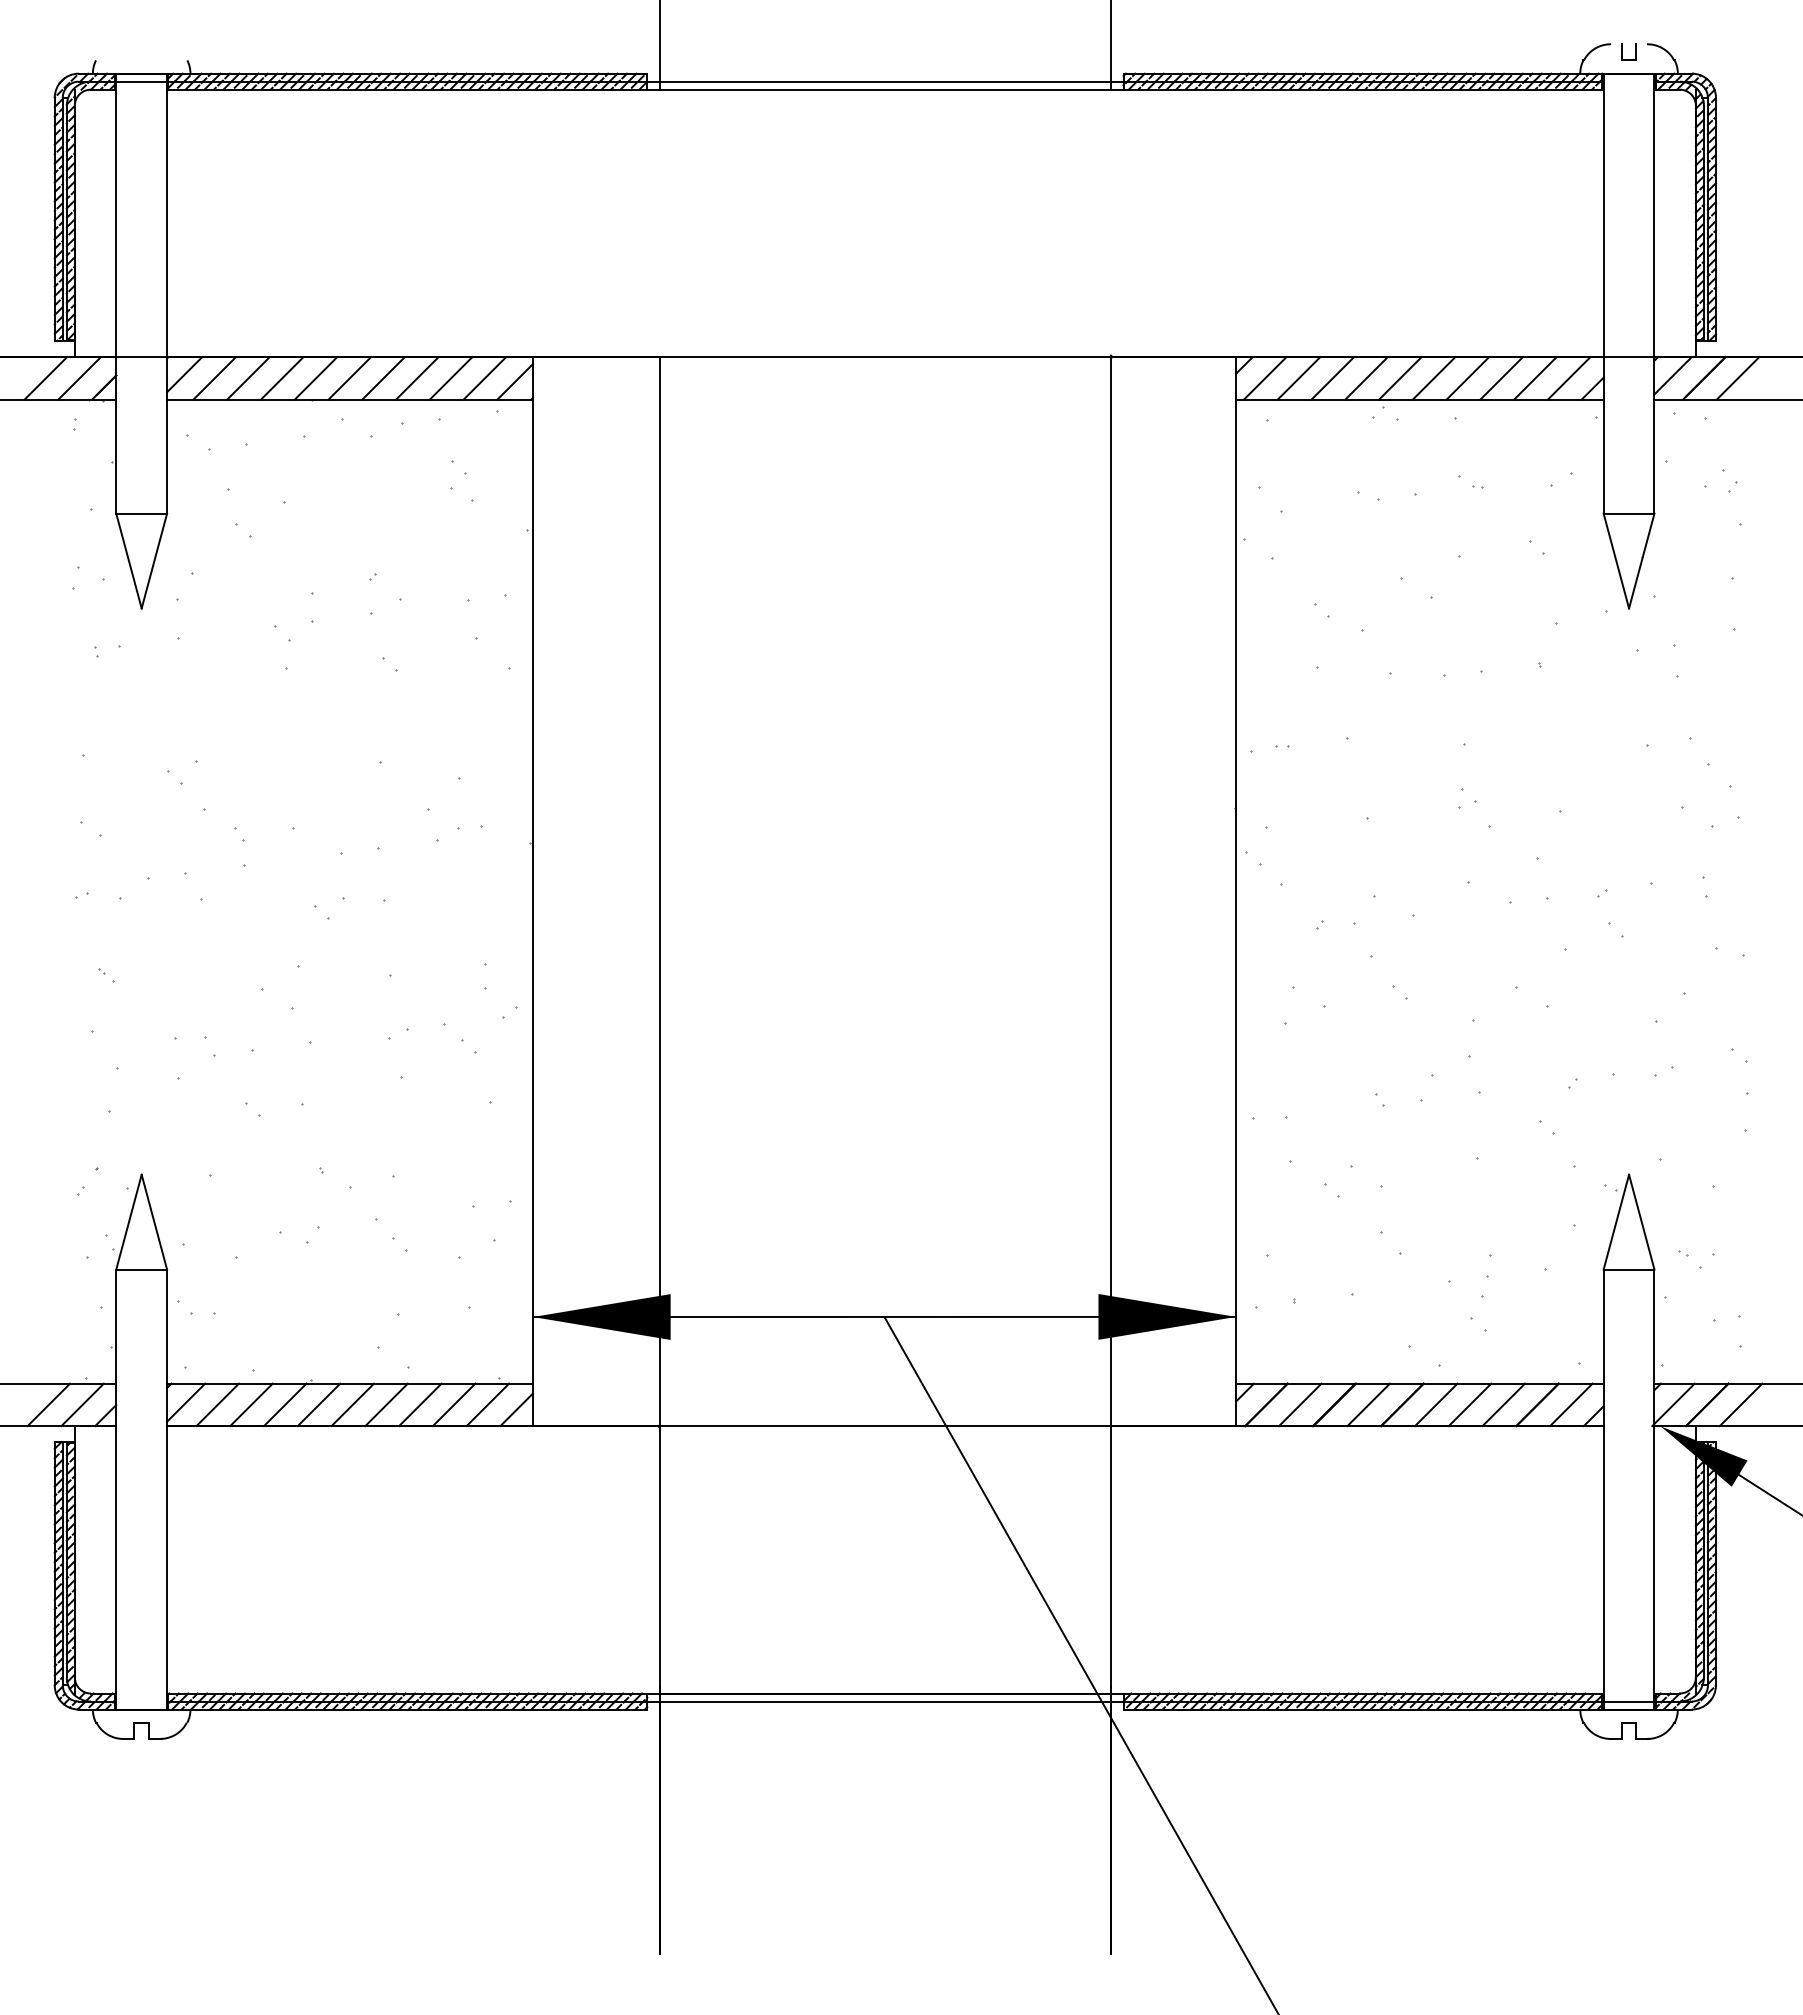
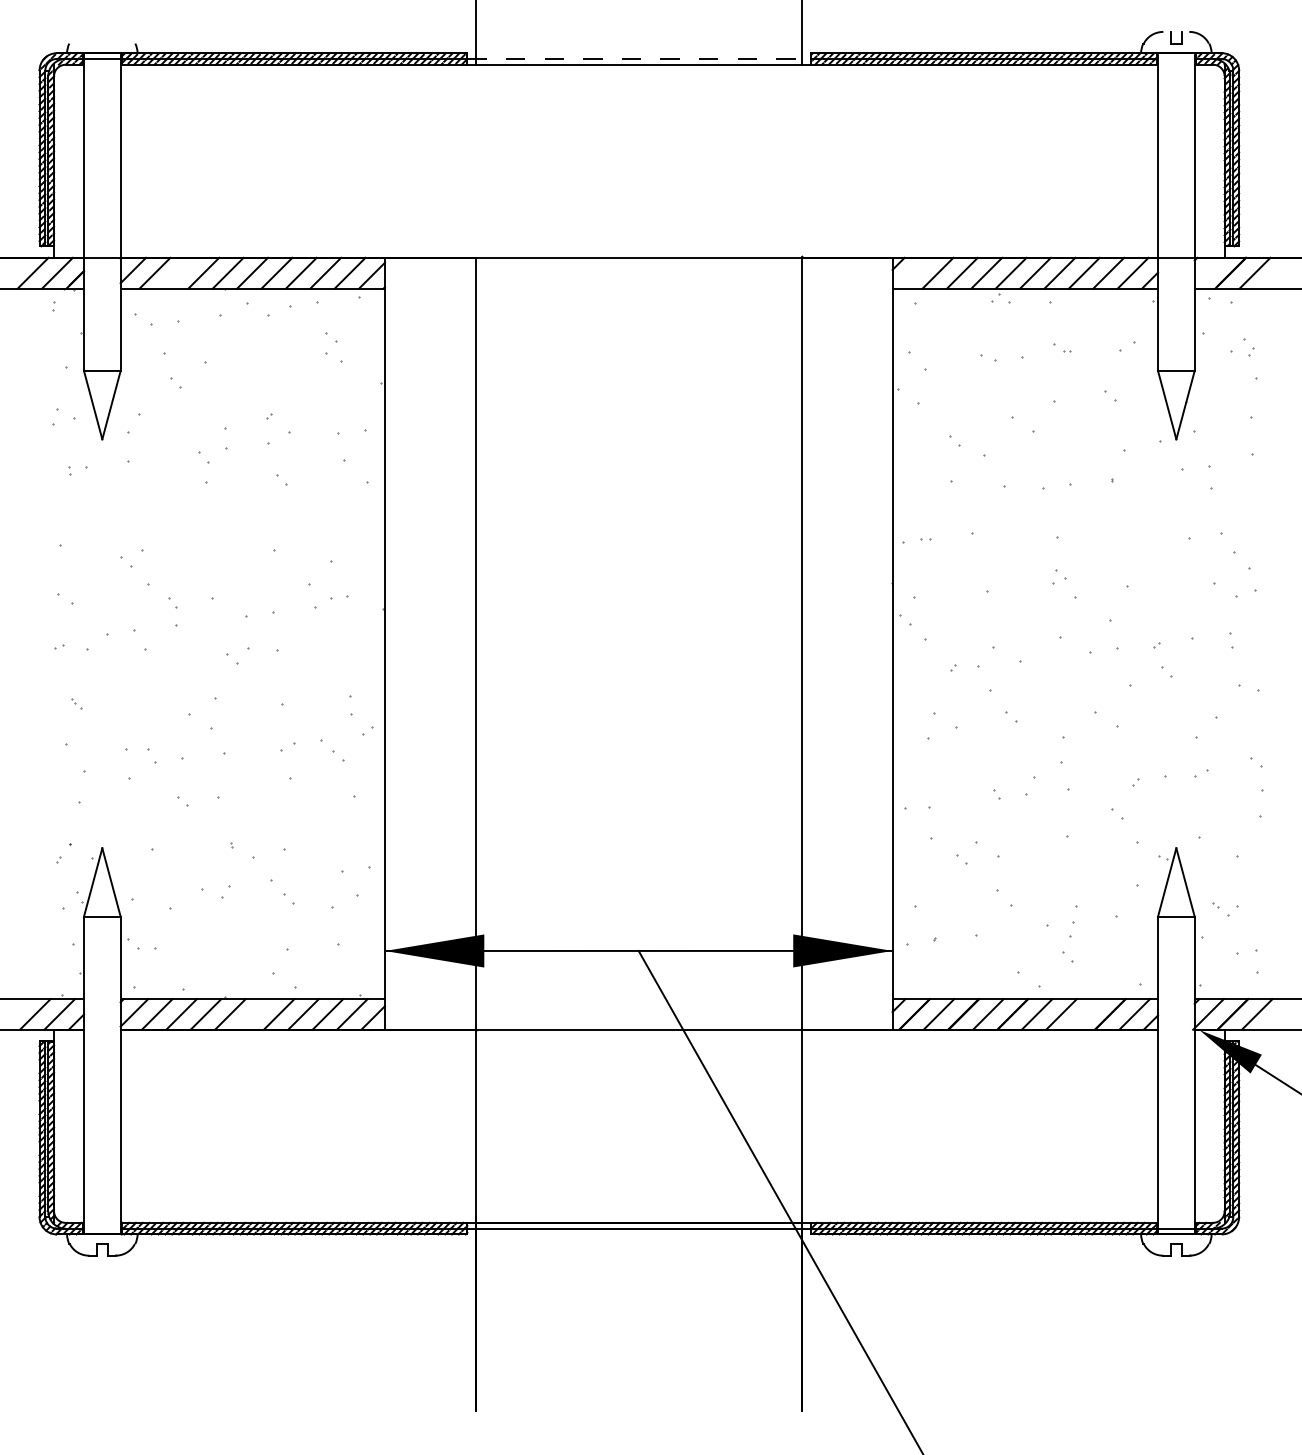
line: (885, 81) -> (639, 58), solid -> dashed
line: (1672, 375) -> (1207, 271), removed
line: (248, 378) -> (179, 273), removed
line: (1265, 378) -> (913, 273), removed
line: (352, 1404) -> (254, 1014), removed
line: (1503, 1404) -> (1085, 1014), removed

